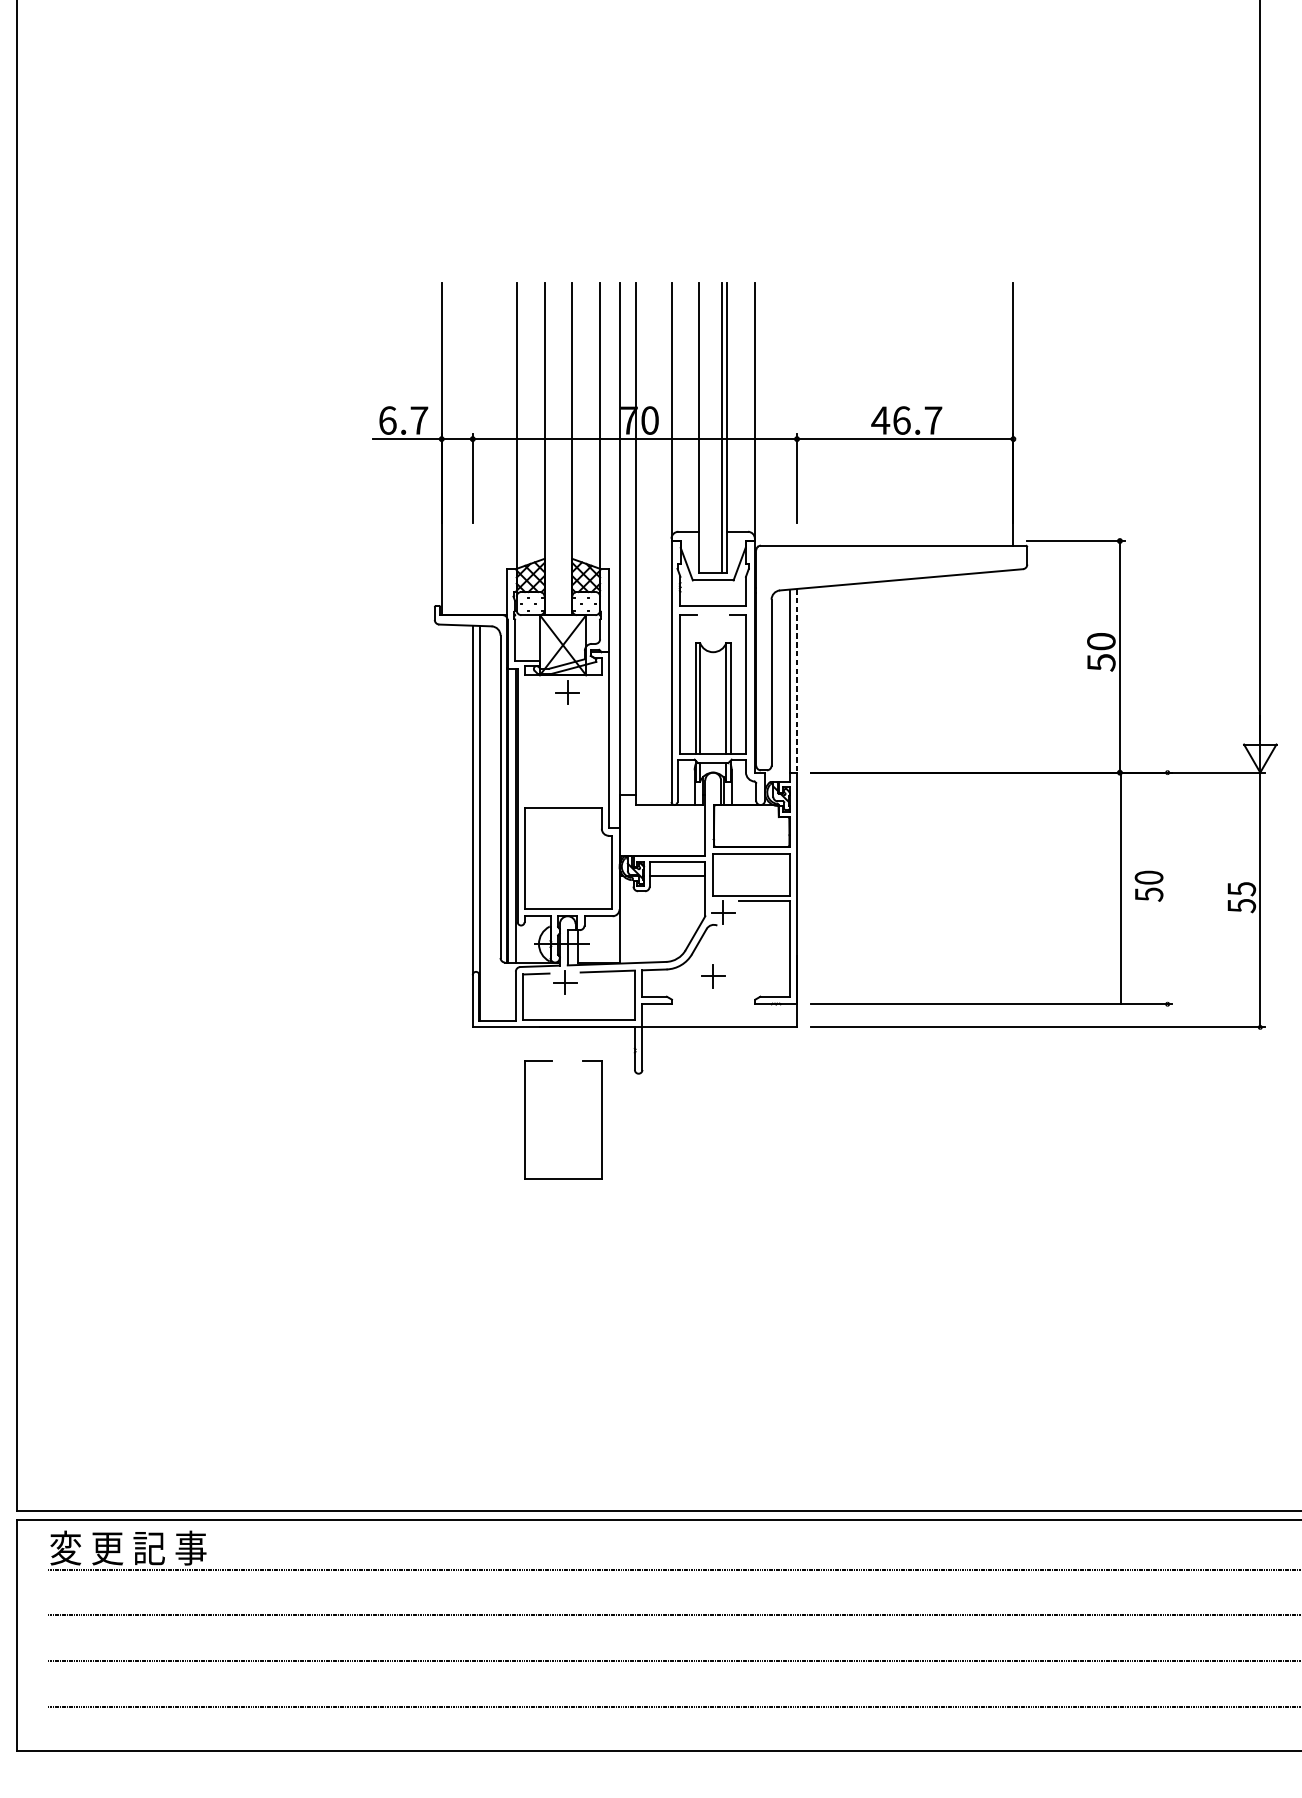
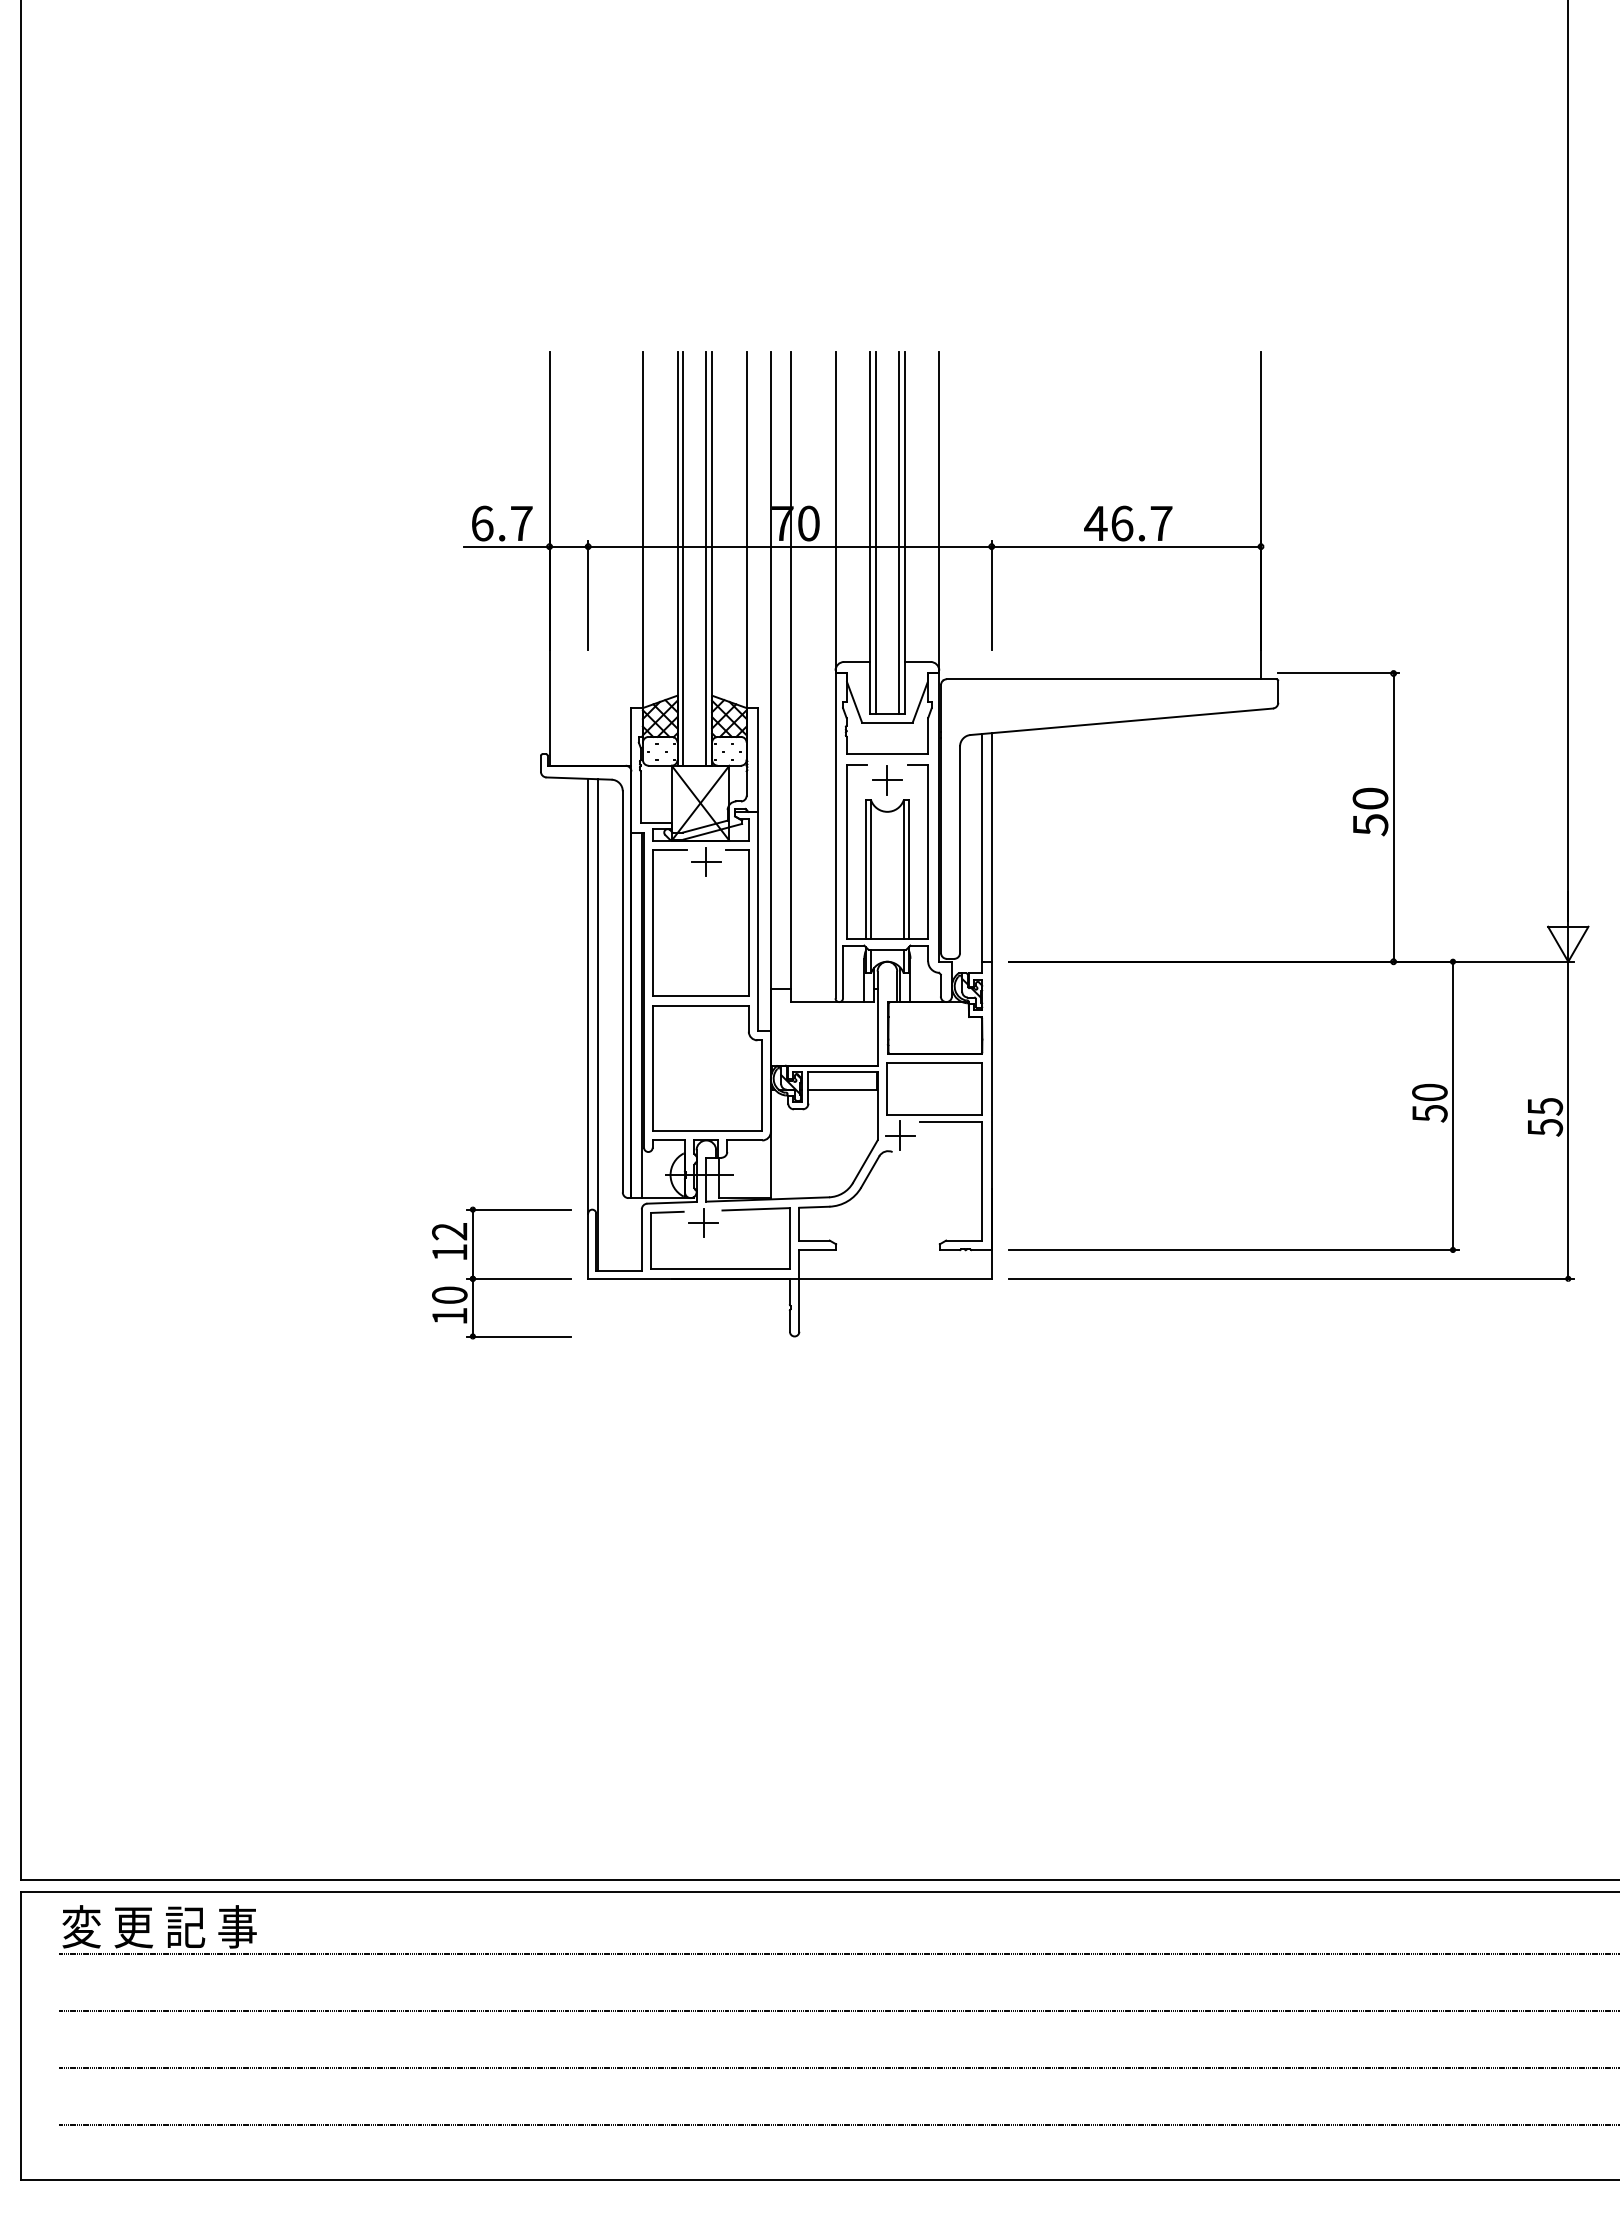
line: (703, 427) -> (875, 532), added
line: (549, 448) -> (683, 558), added
line: (567, 448) -> (706, 558), added
line: (796, 680) -> (991, 847), dashed -> solid
line: (1120, 888) -> (1452, 1105), moved
part: (713, 976) -> (887, 780), moved
part: (403, 1022) -> (501, 1272), added
part: (525, 1119) -> (653, 922), moved

